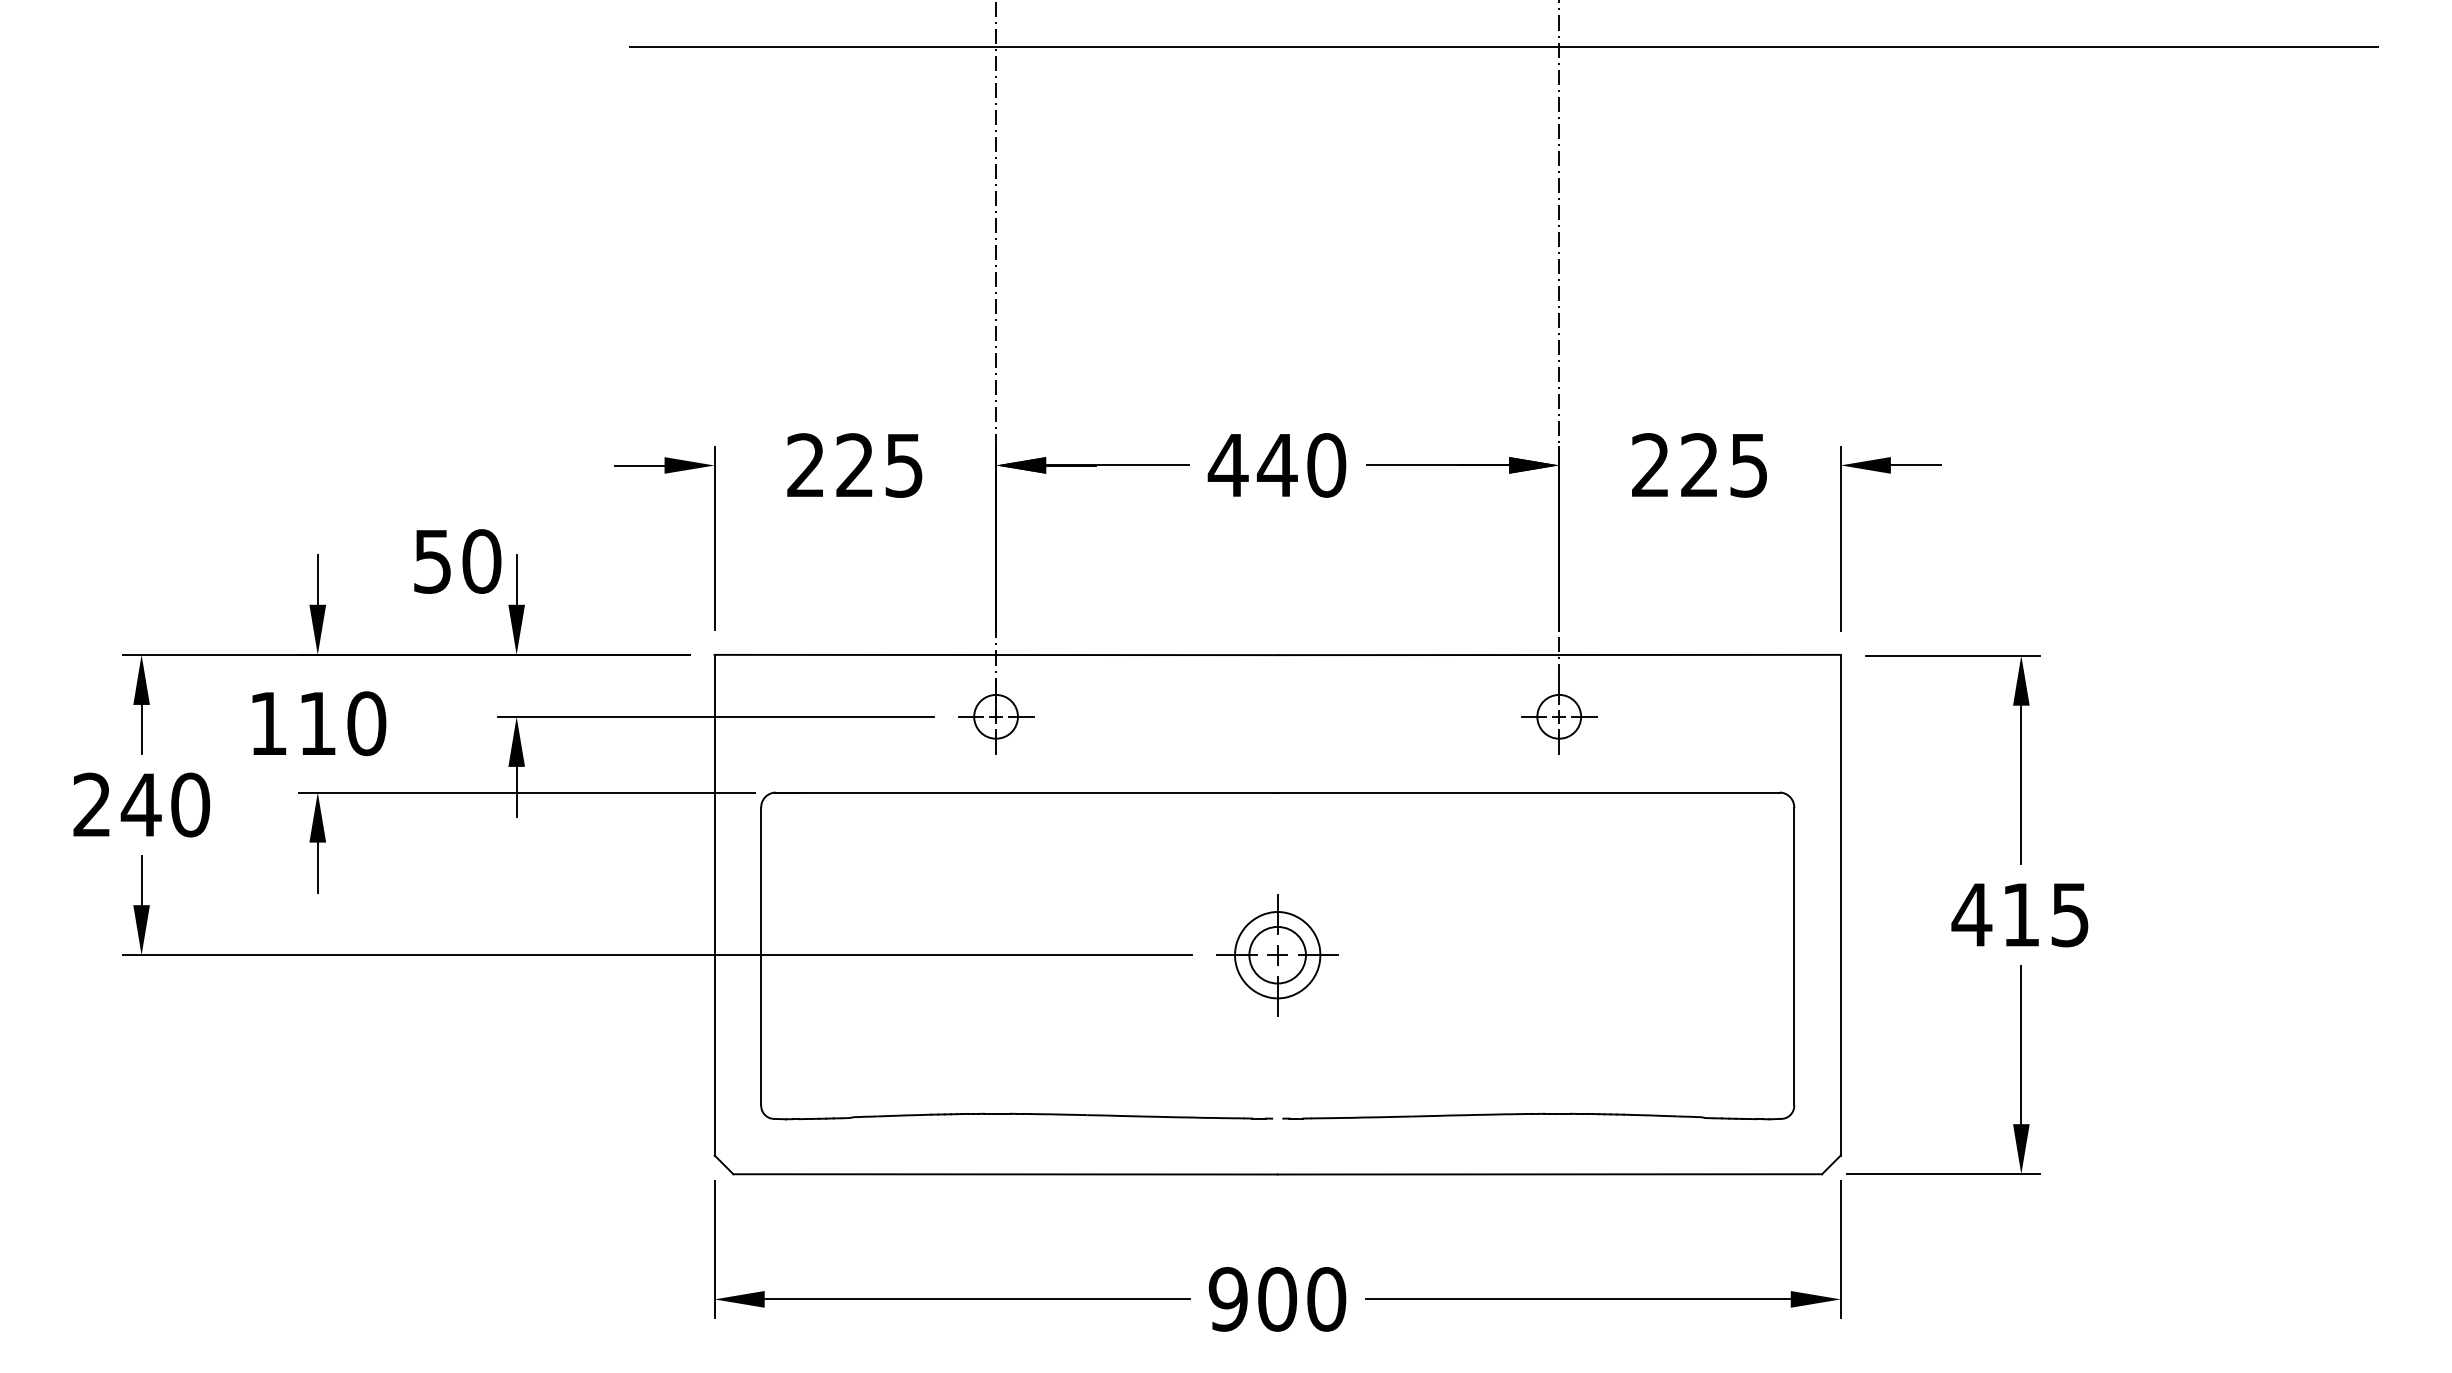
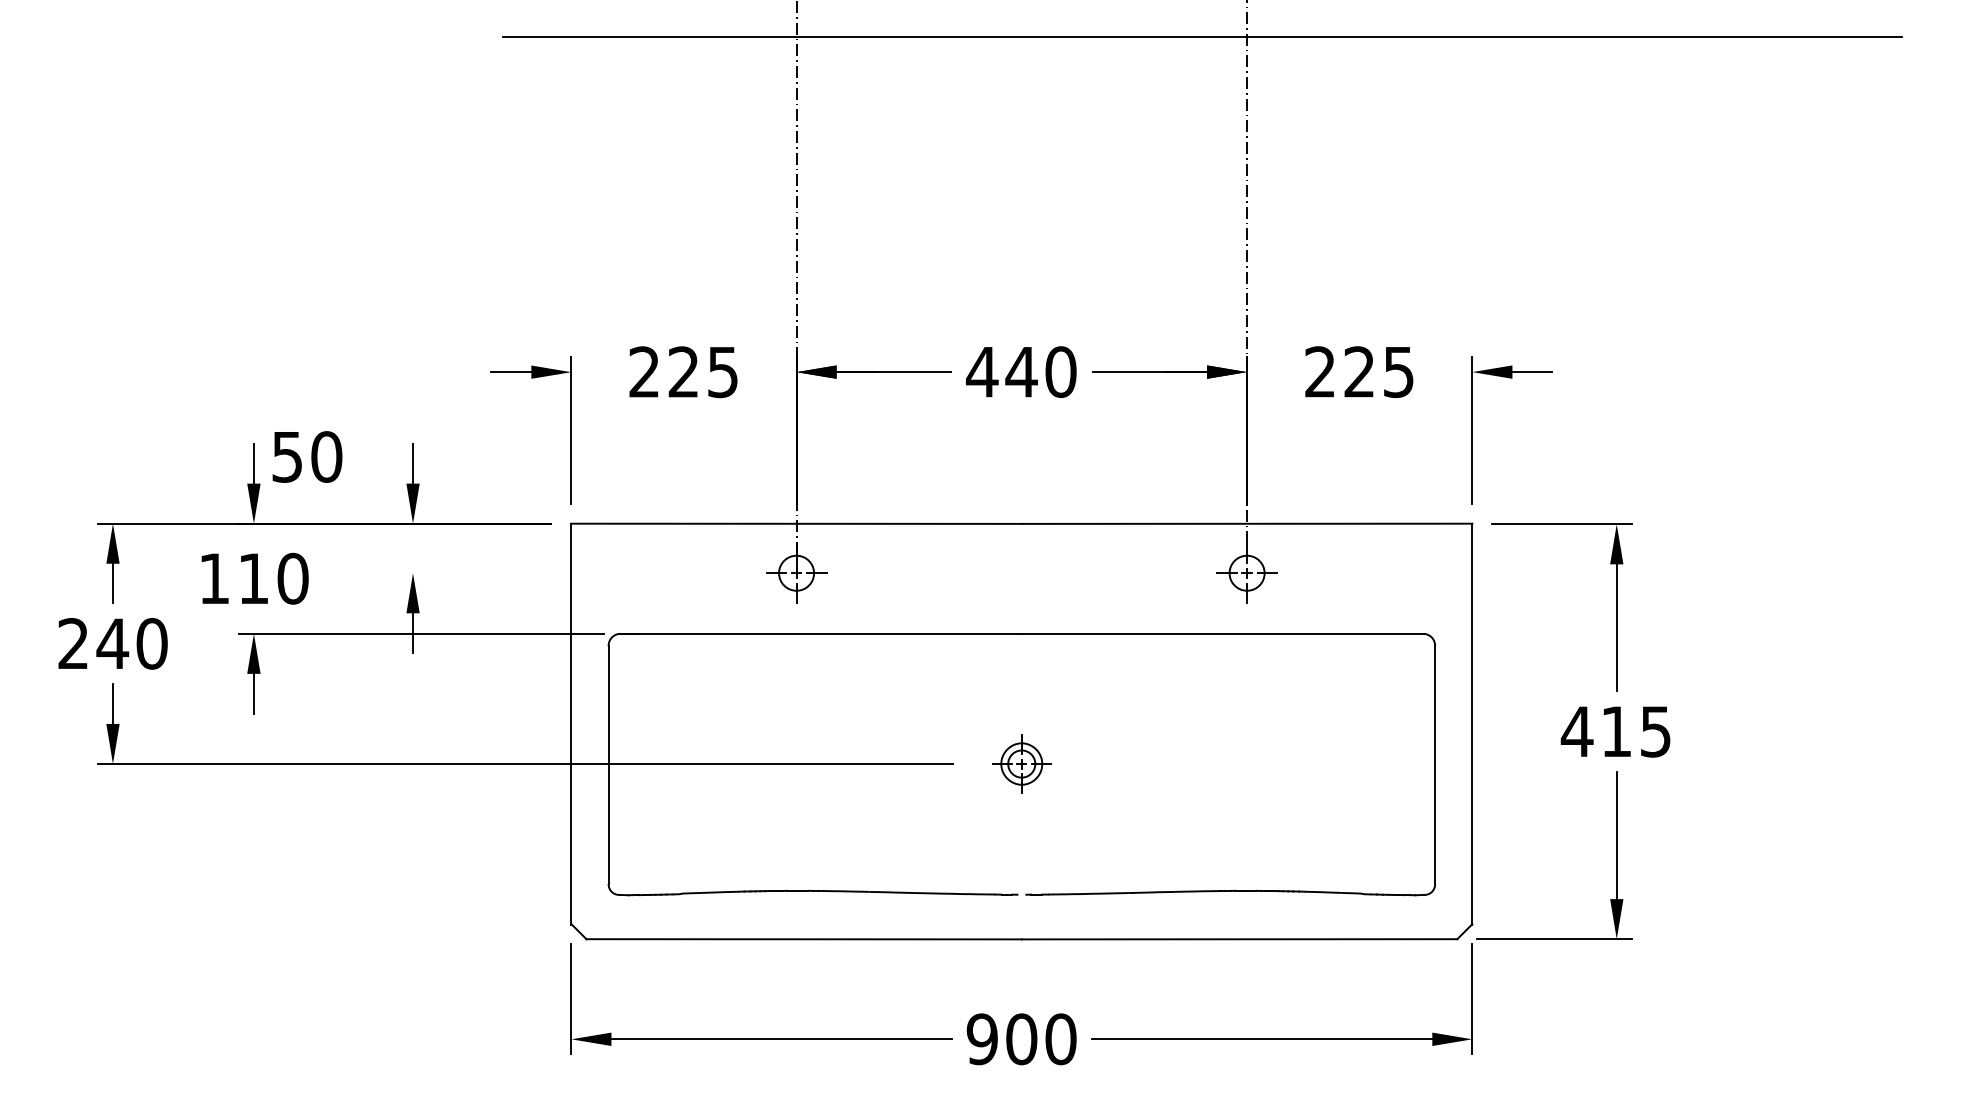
text: (457, 561) -> (307, 457), moved
line: (715, 716) -> (572, 573), removed
part: (1277, 955) -> (1021, 764), size x0.6

